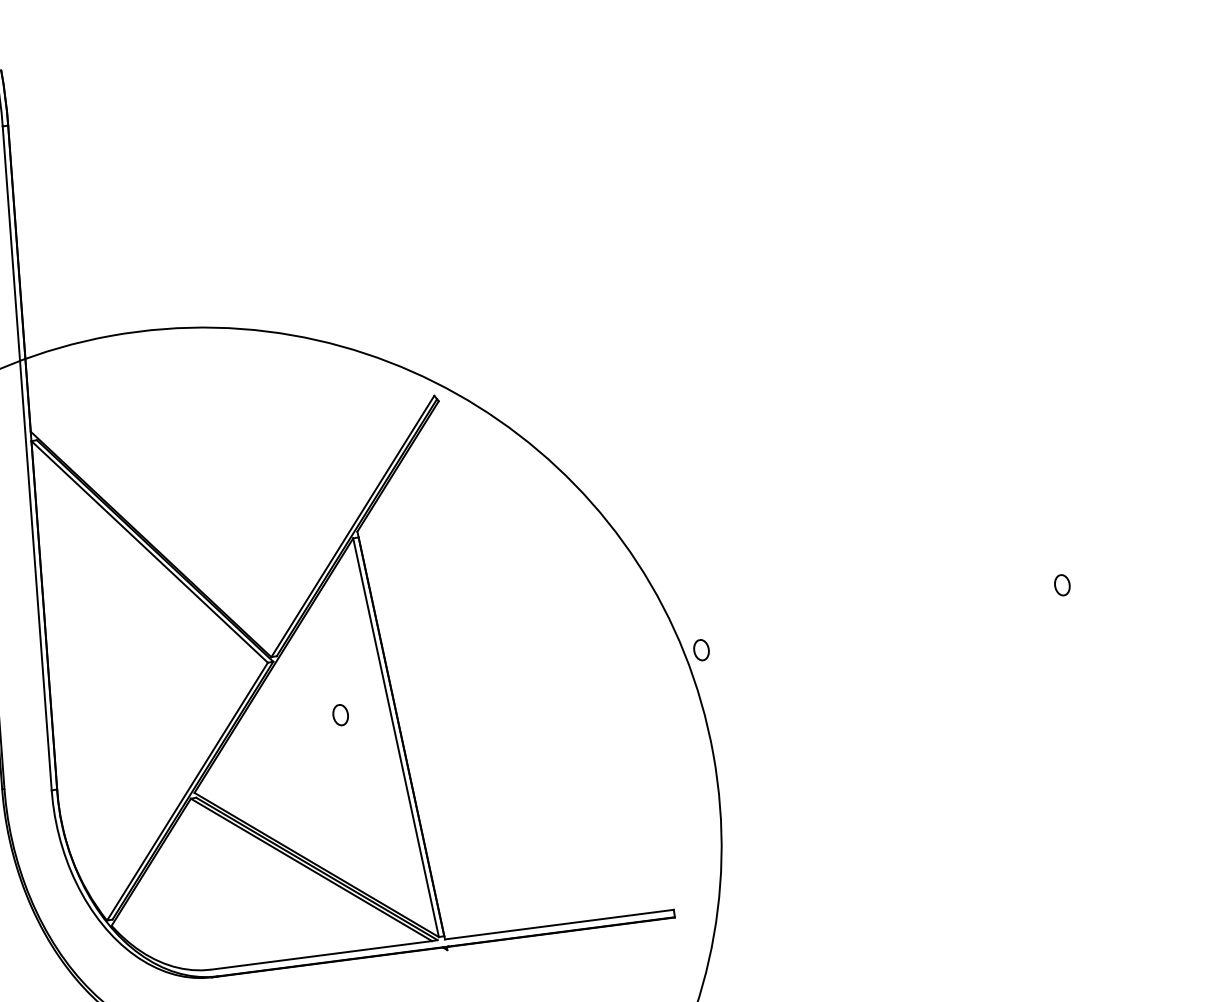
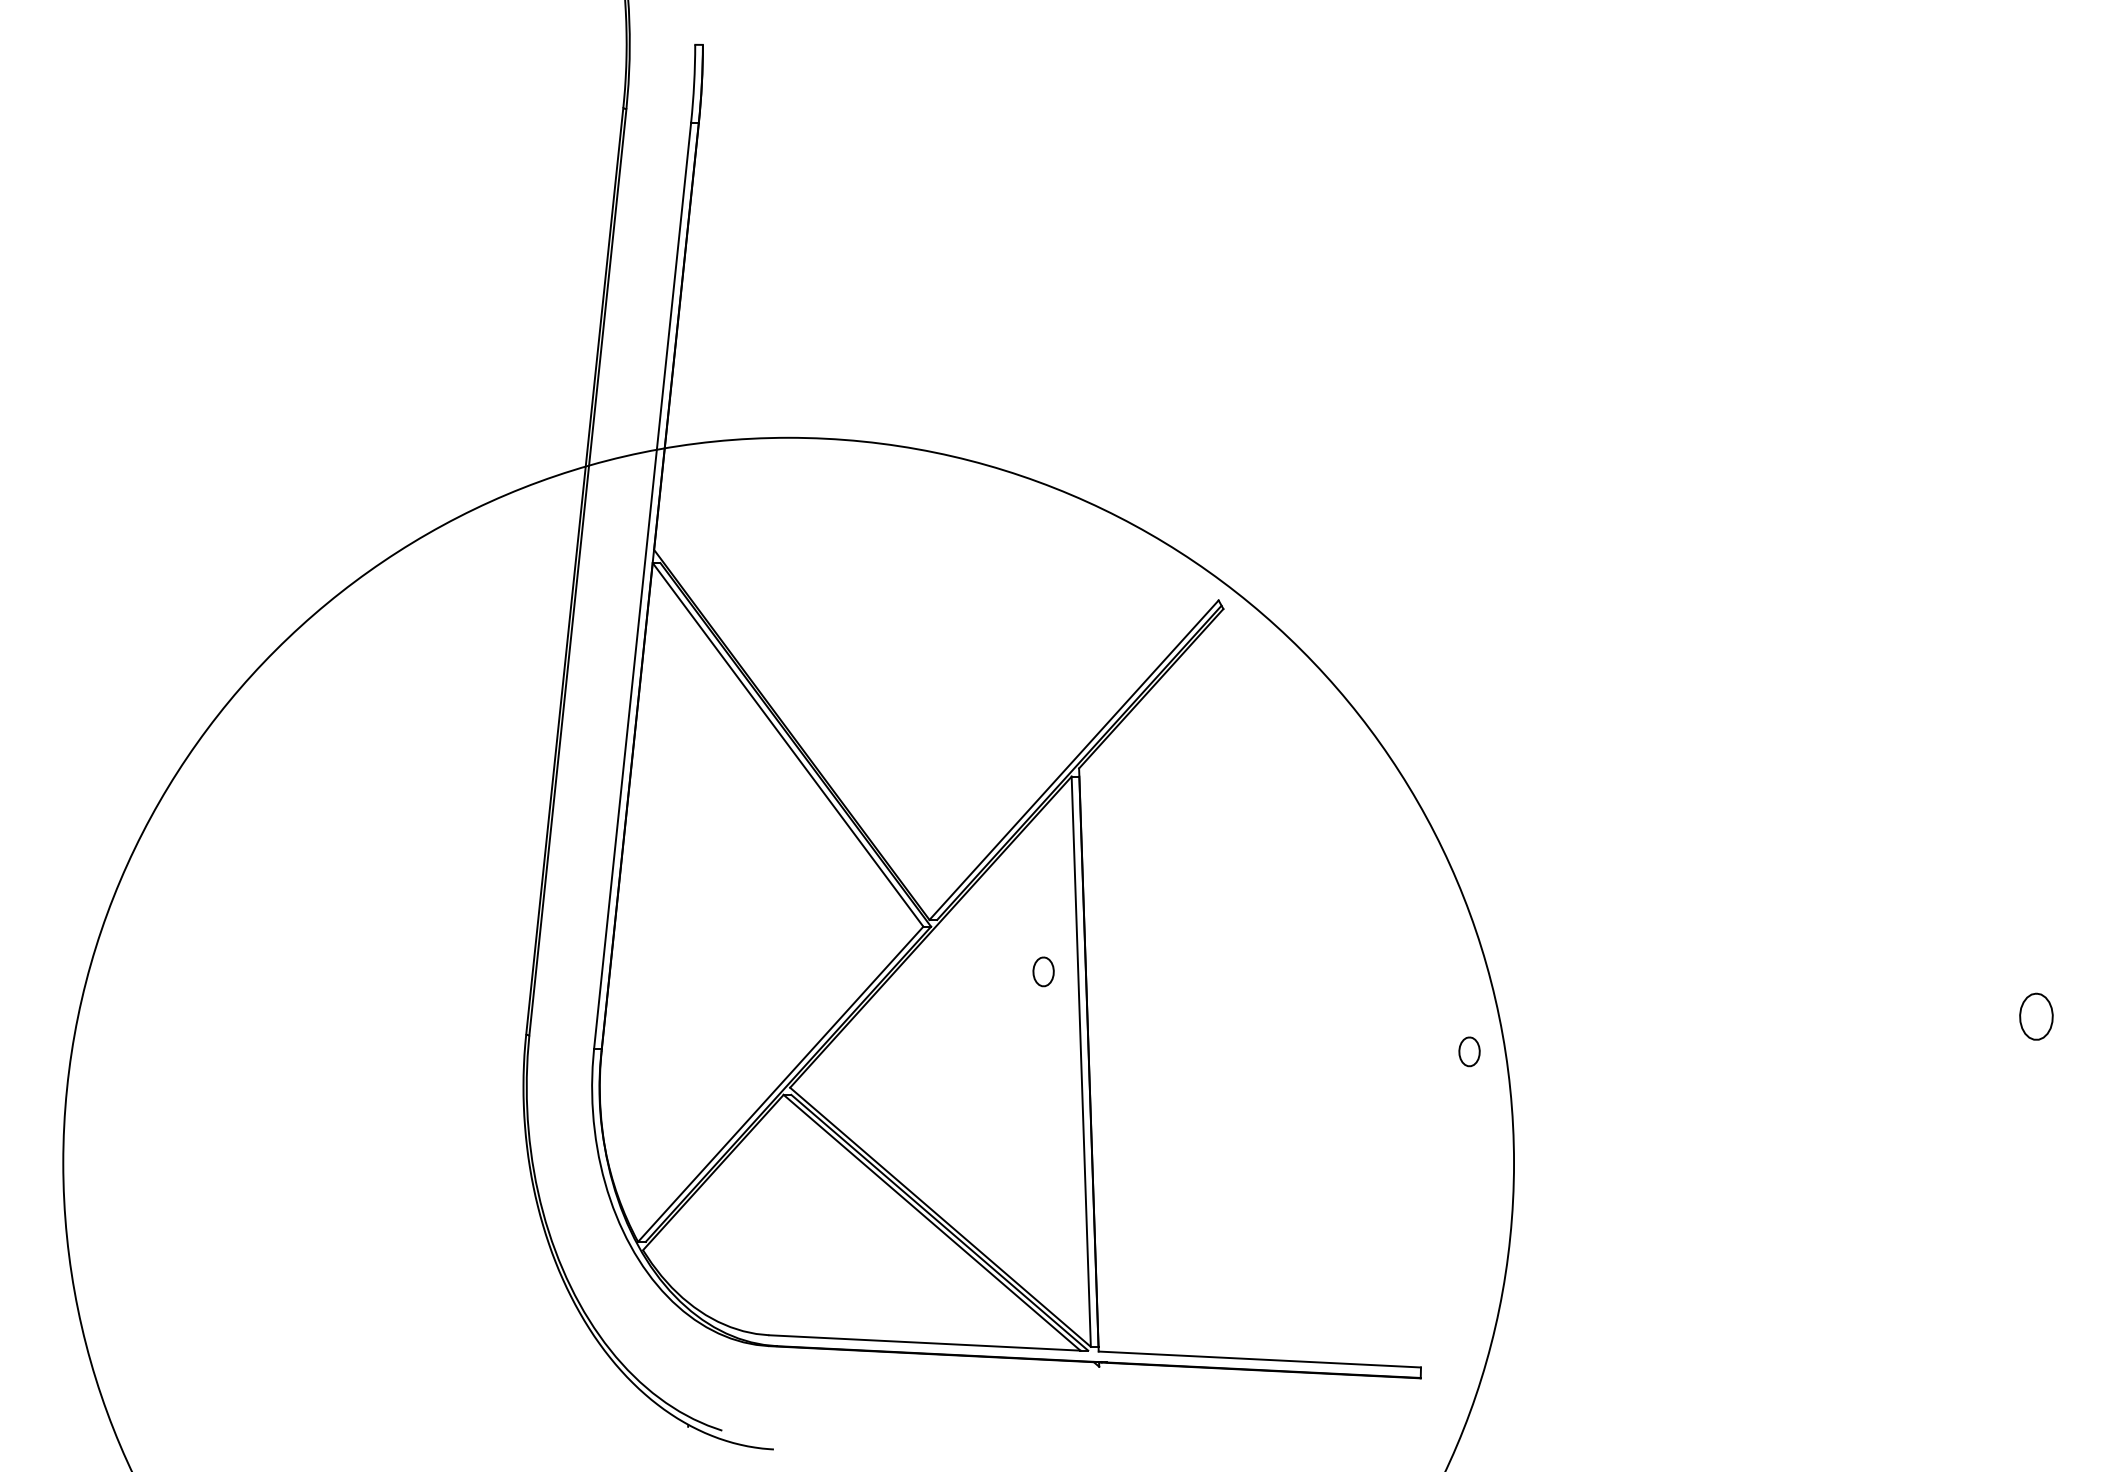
part: (1062, 585) -> (2036, 1016), size x1.6
part: (701, 649) -> (1469, 1051), moved
part: (340, 714) -> (1043, 971), moved

